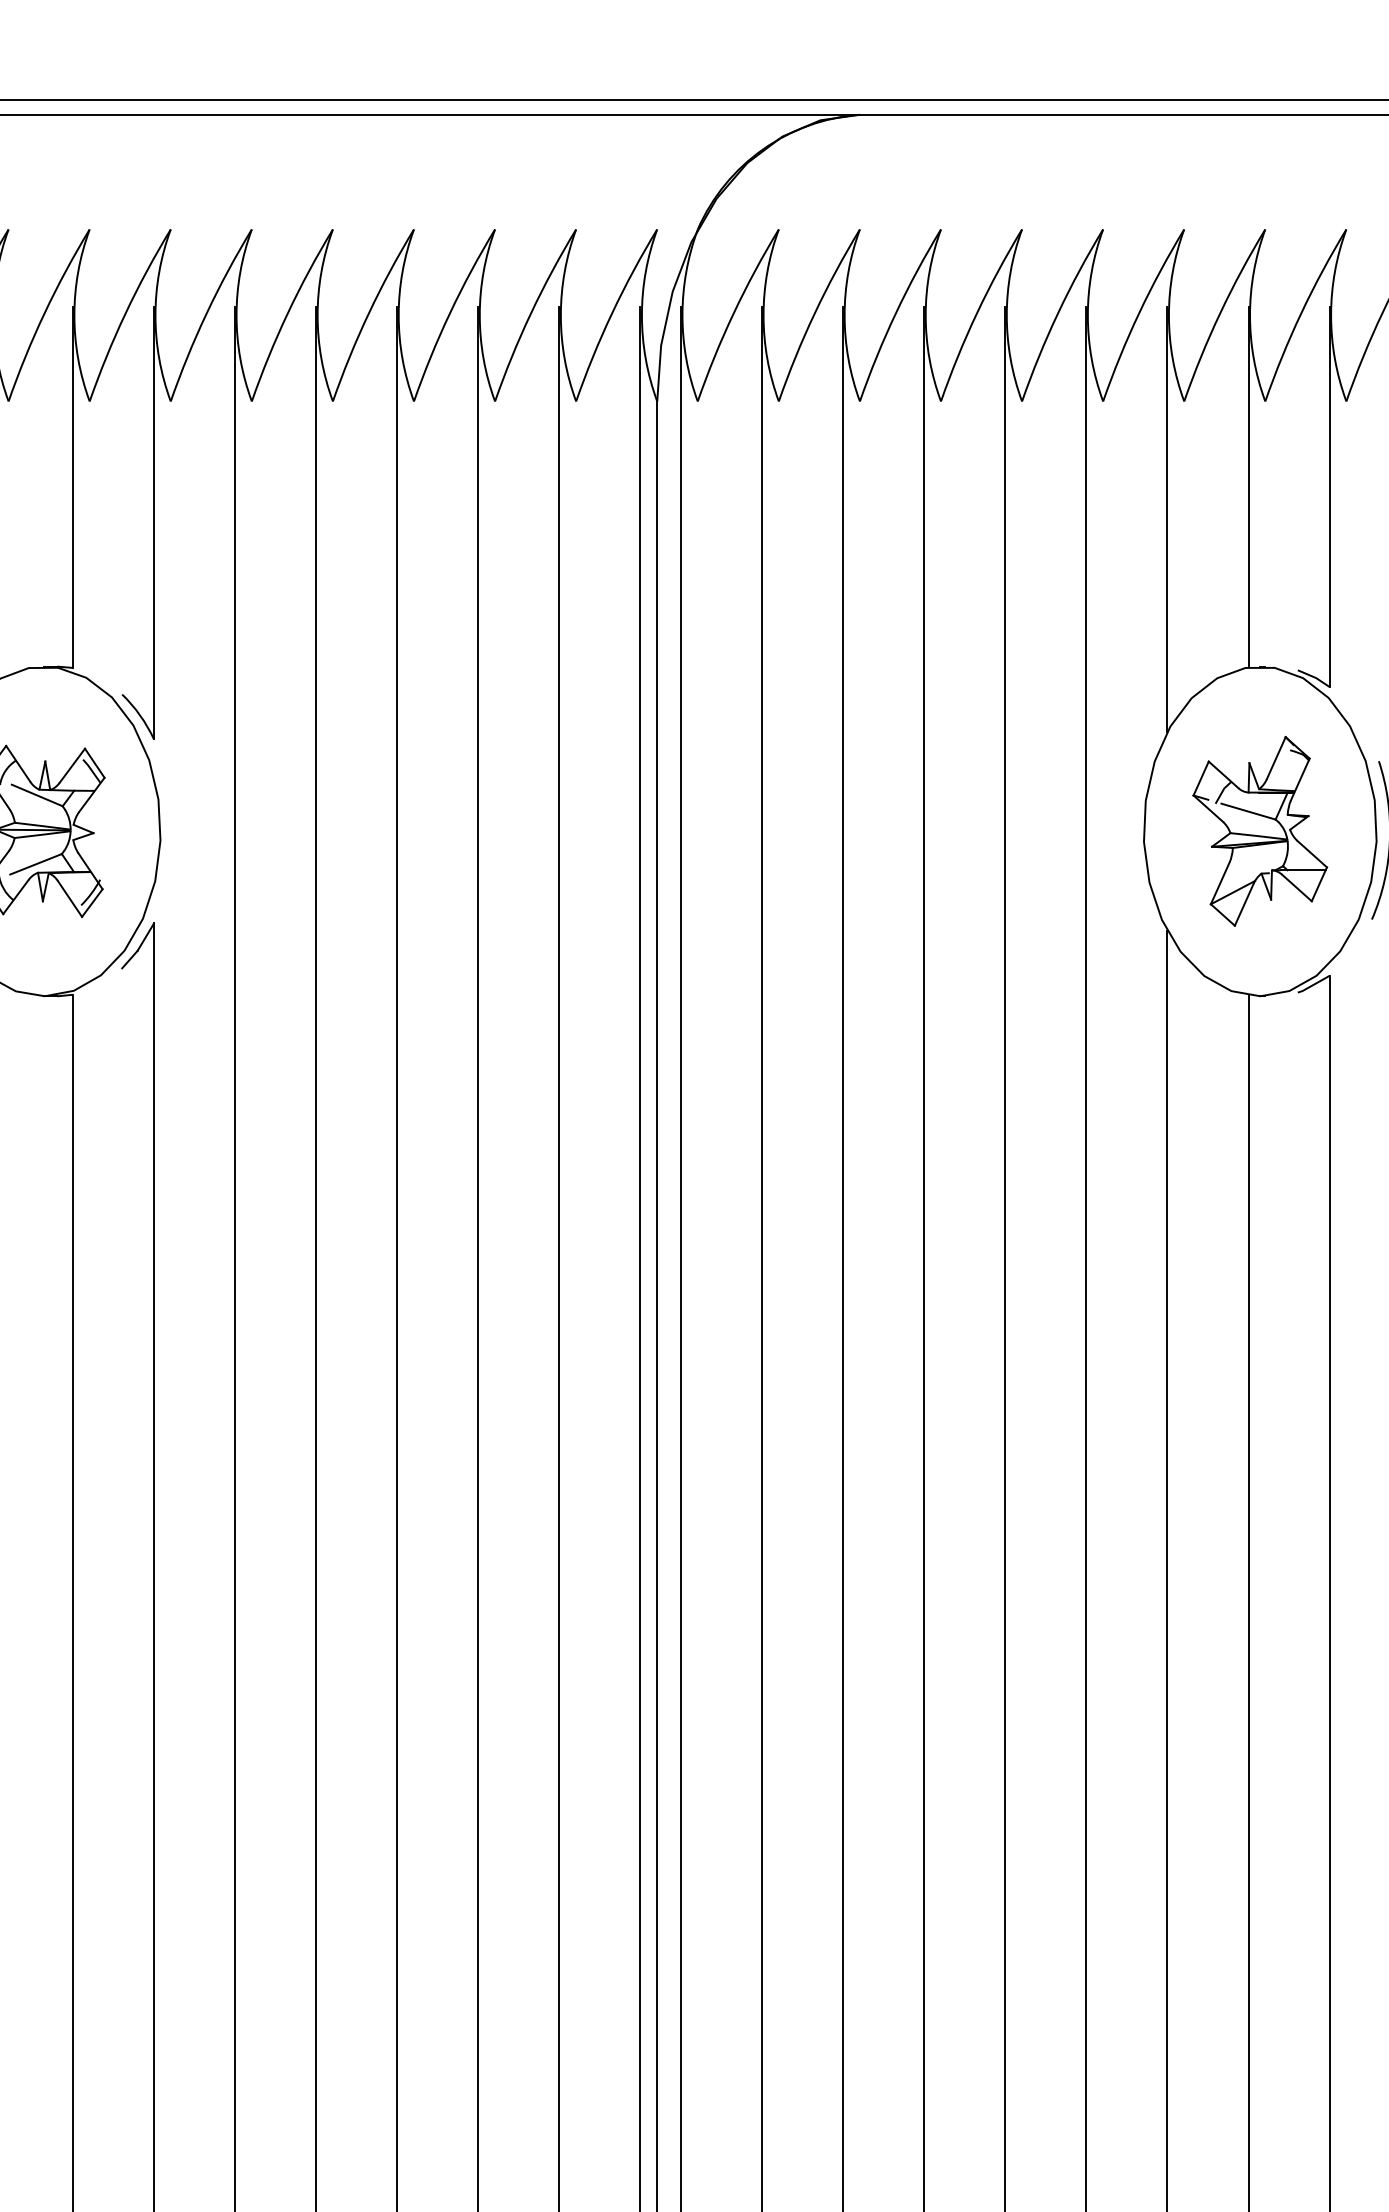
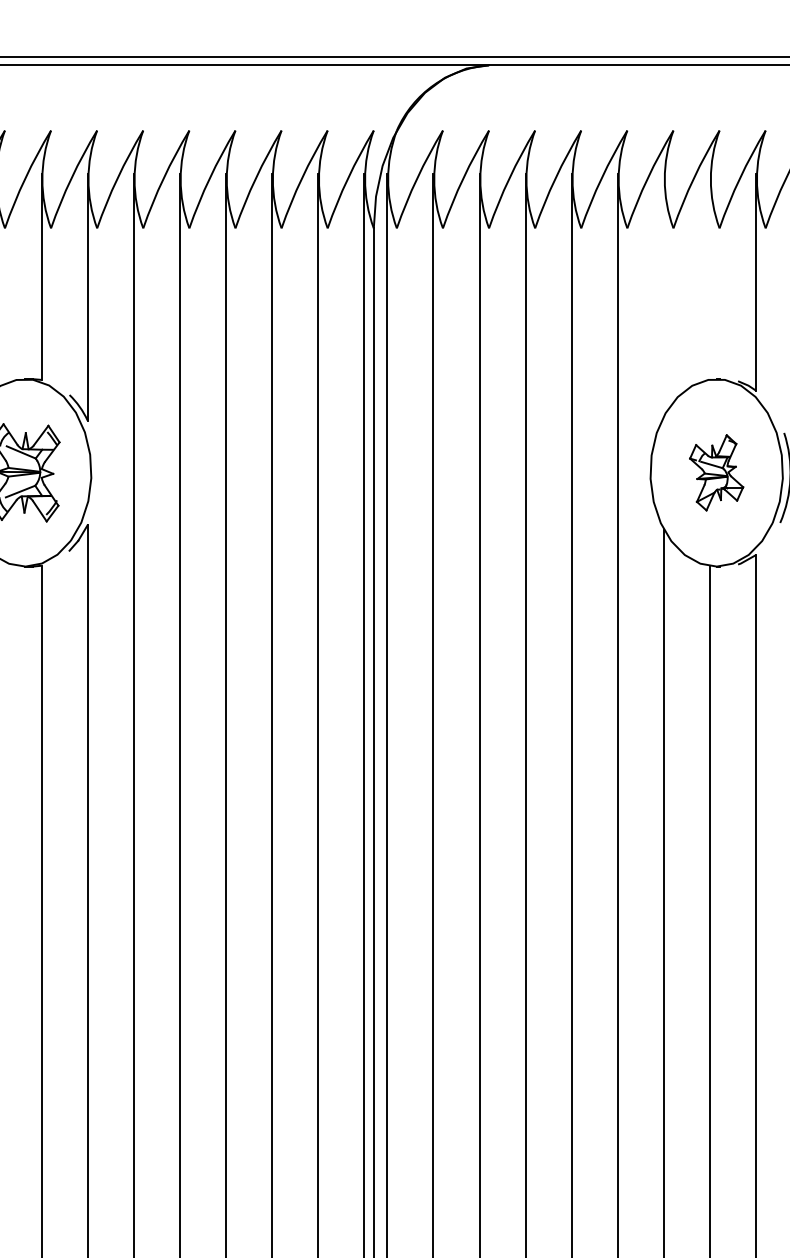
line: (1249, 486) -> (710, 276), removed
line: (1166, 519) -> (663, 295), removed
part: (1259, 830) -> (716, 472), size x0.7

